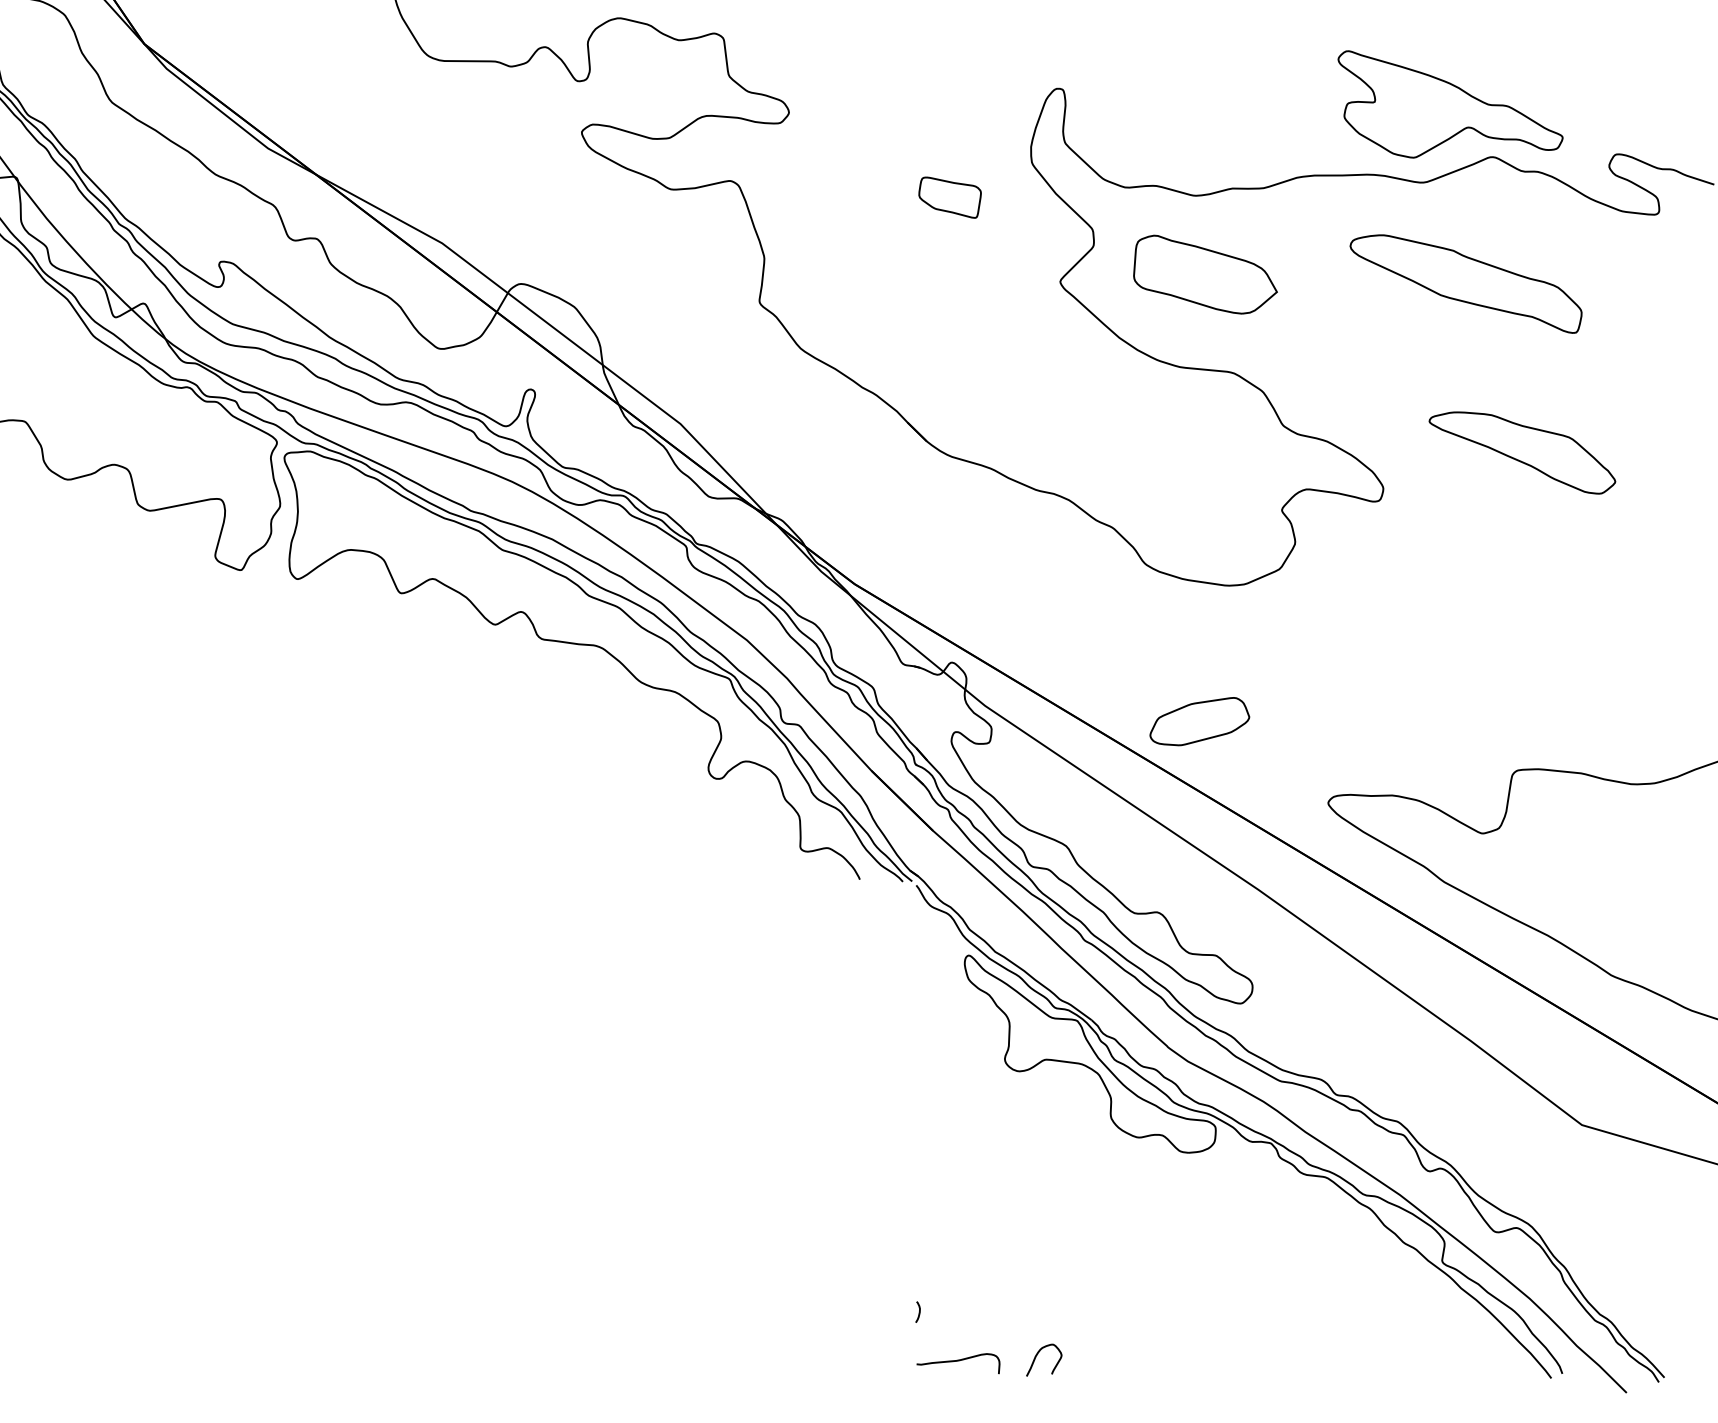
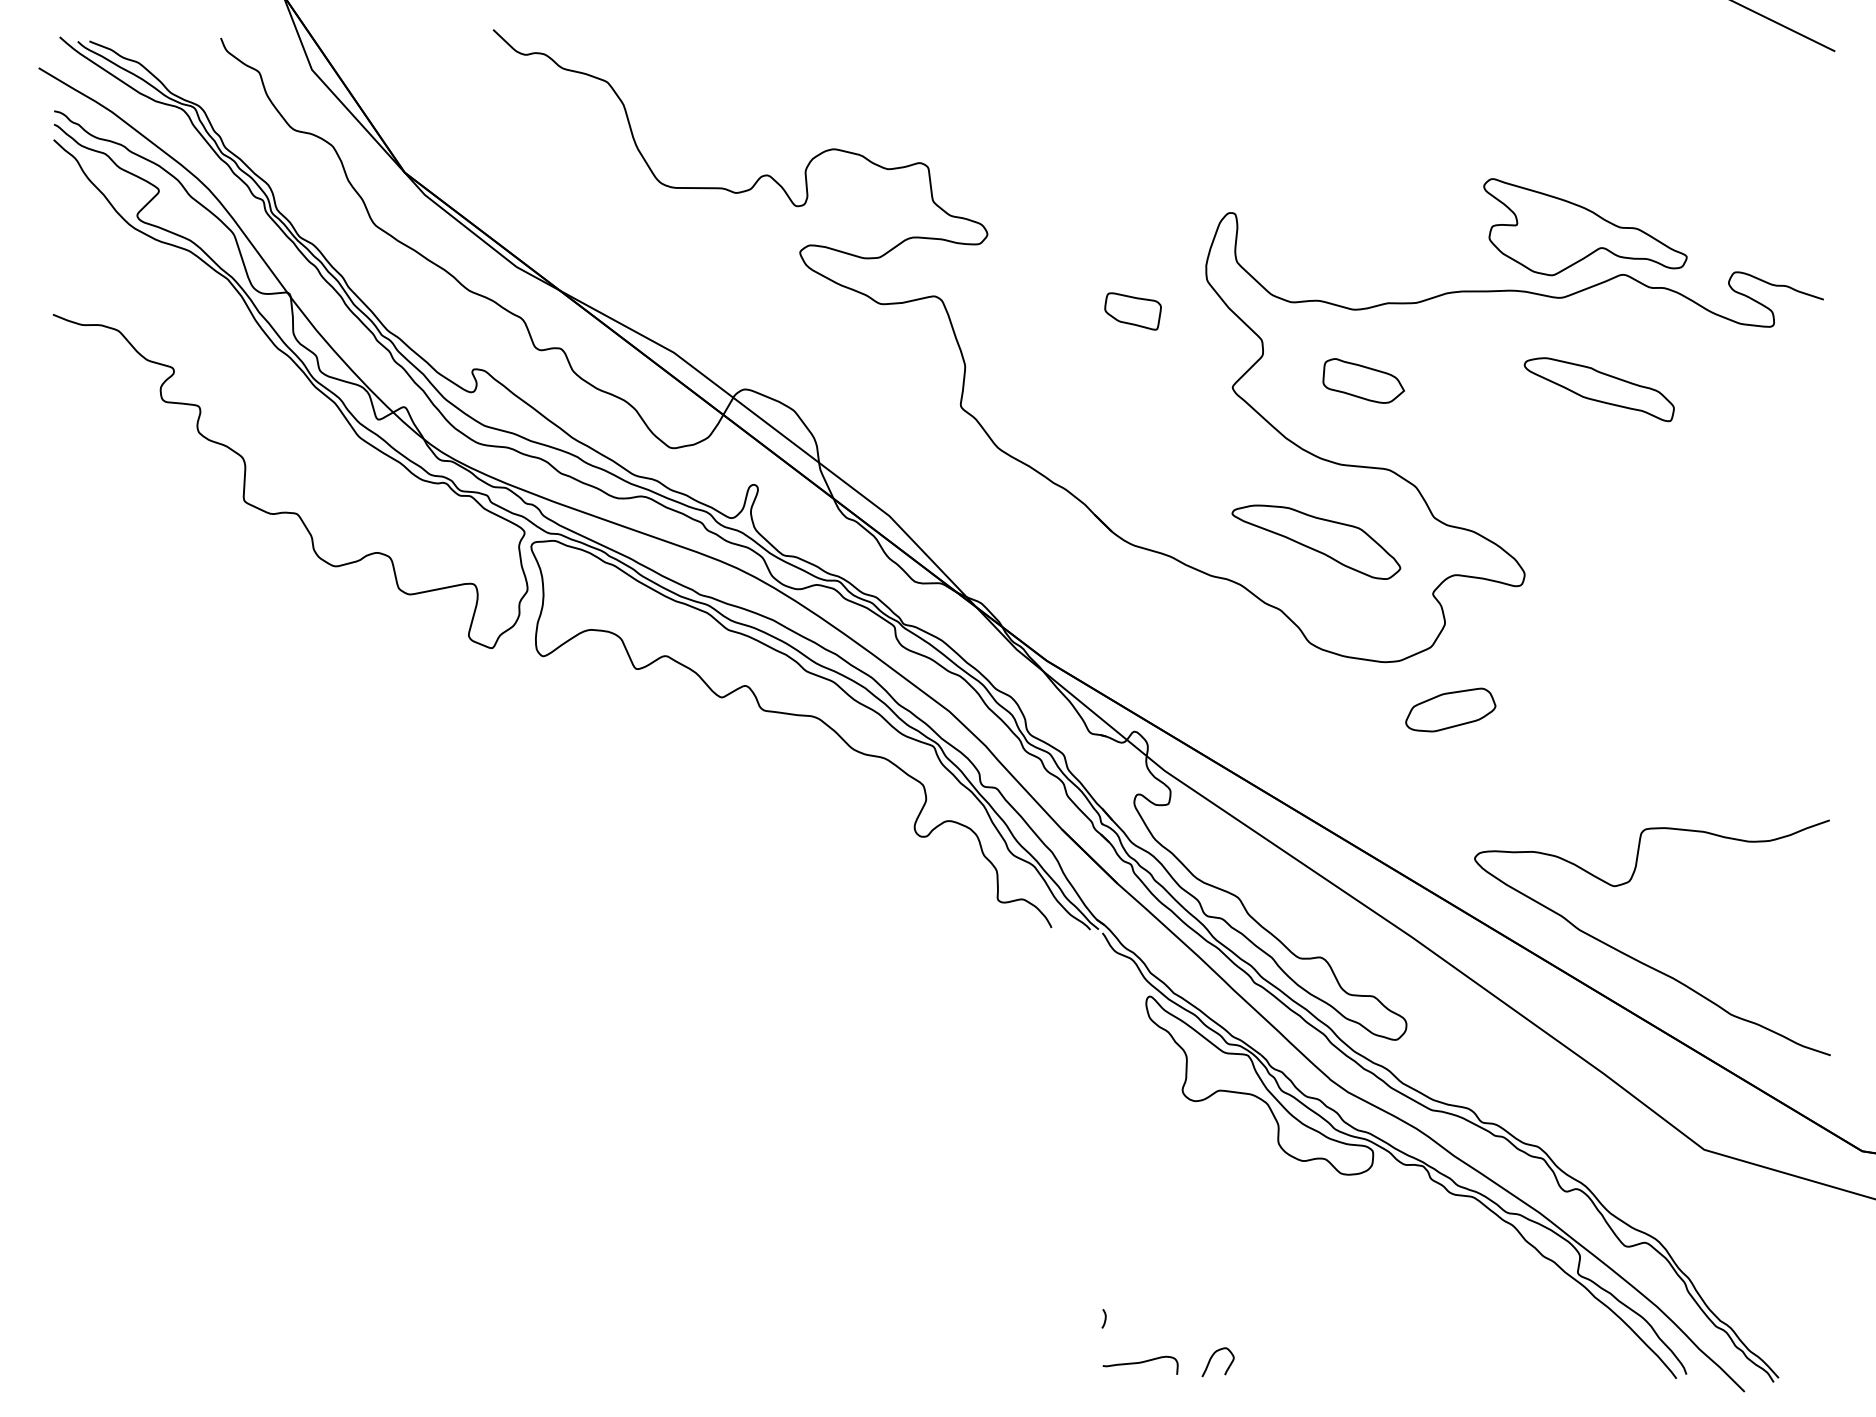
part: (1205, 274) -> (1363, 380), size x0.62
part: (1465, 284) -> (1598, 389), size x0.71
part: (1522, 452) -> (1316, 541), moved
part: (1199, 720) -> (1450, 709), moved

